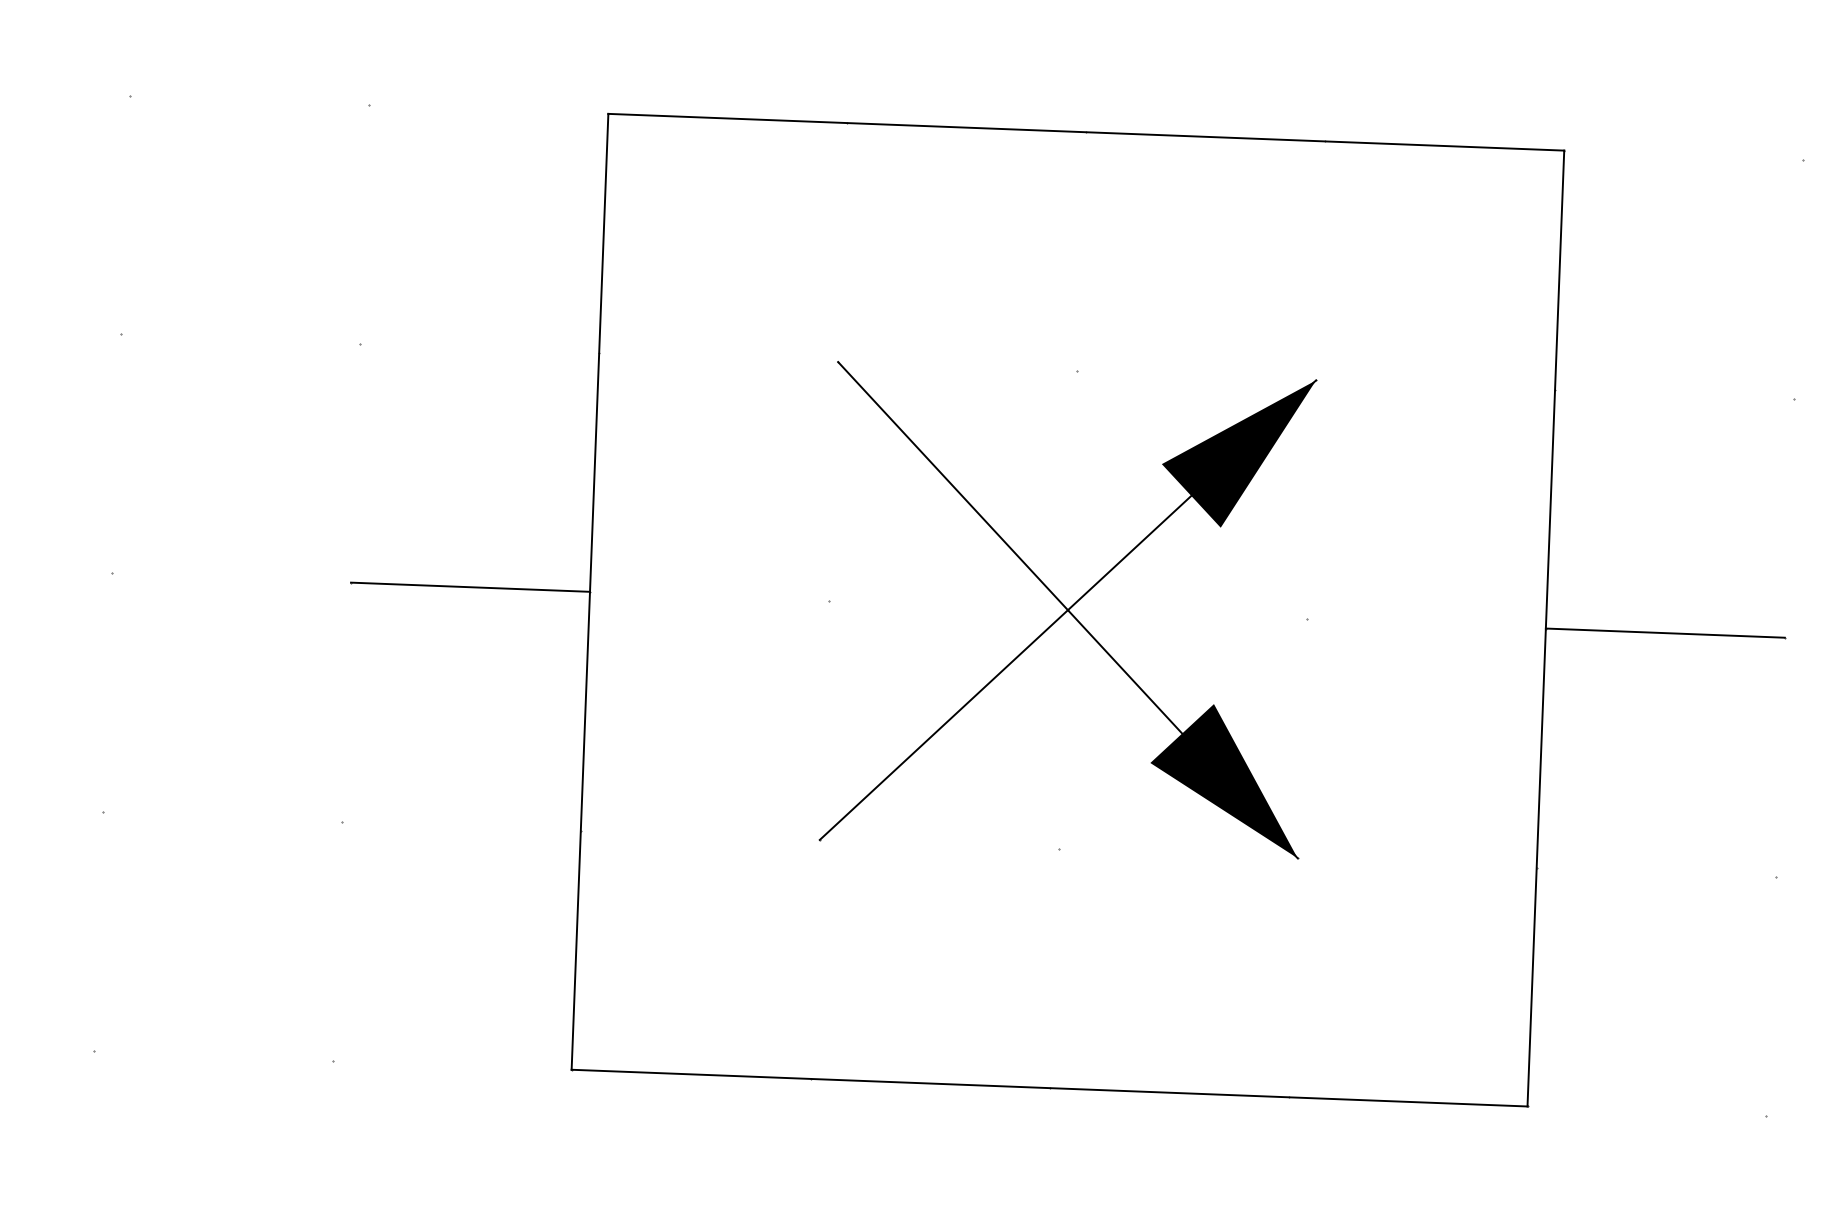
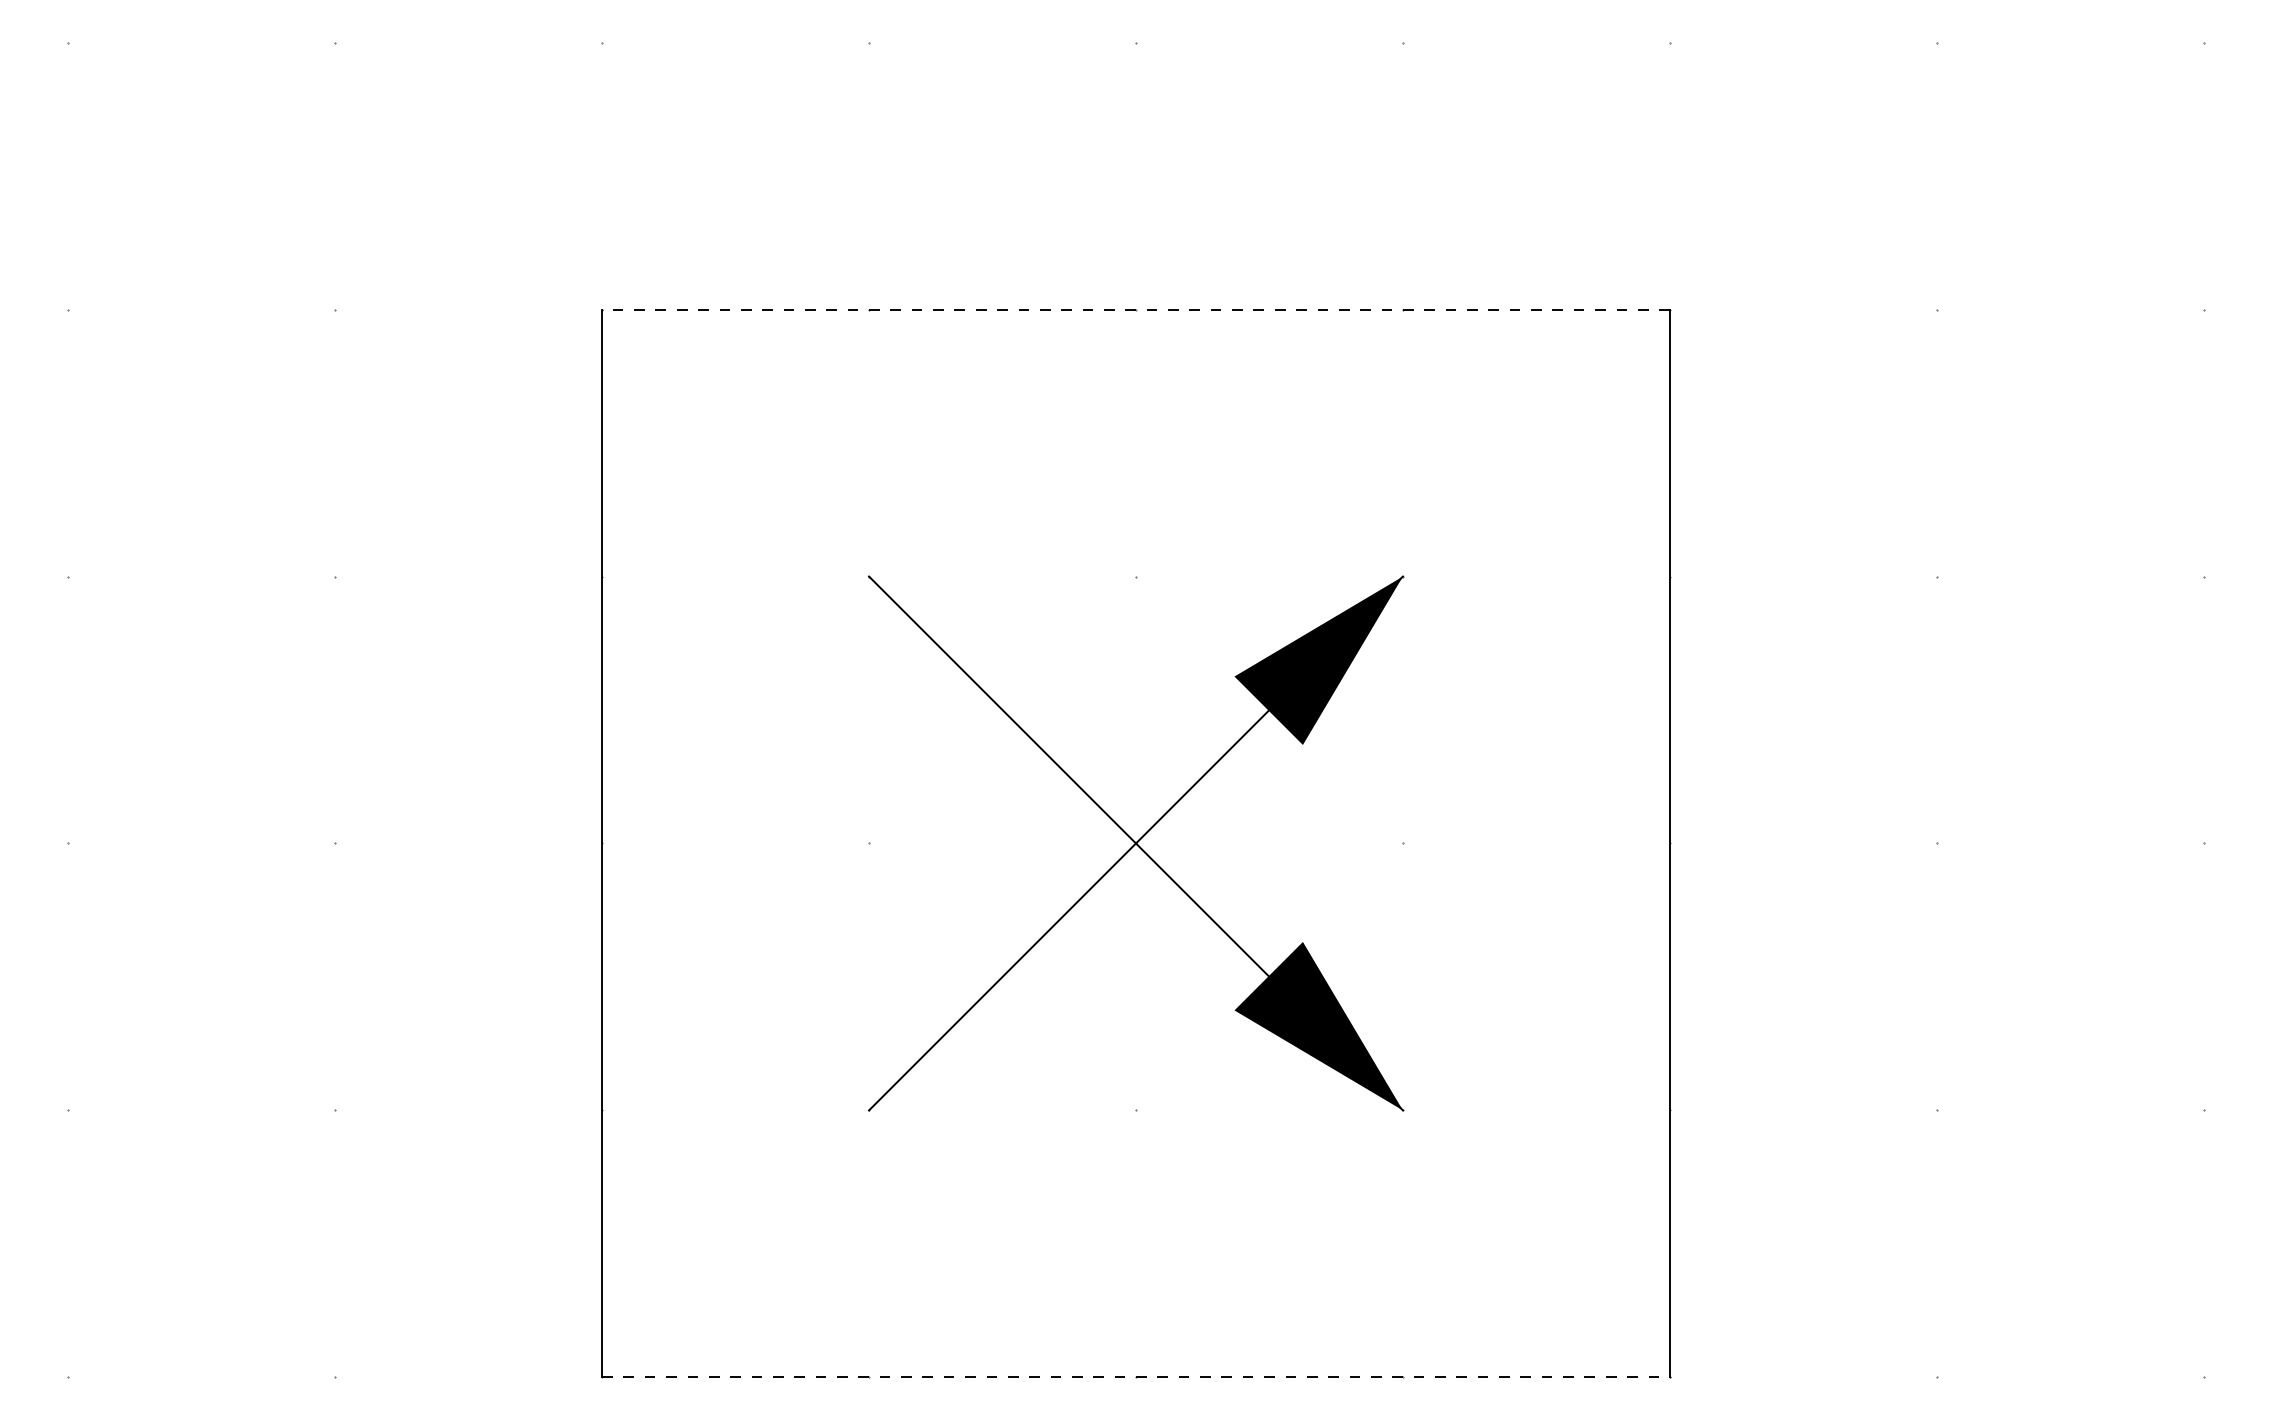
line: (1085, 132) -> (1135, 309), solid -> dashed
line: (470, 587) -> (468, 843), removed
line: (1664, 633) -> (1802, 843), removed
line: (1049, 1088) -> (1135, 1377), solid -> dashed

